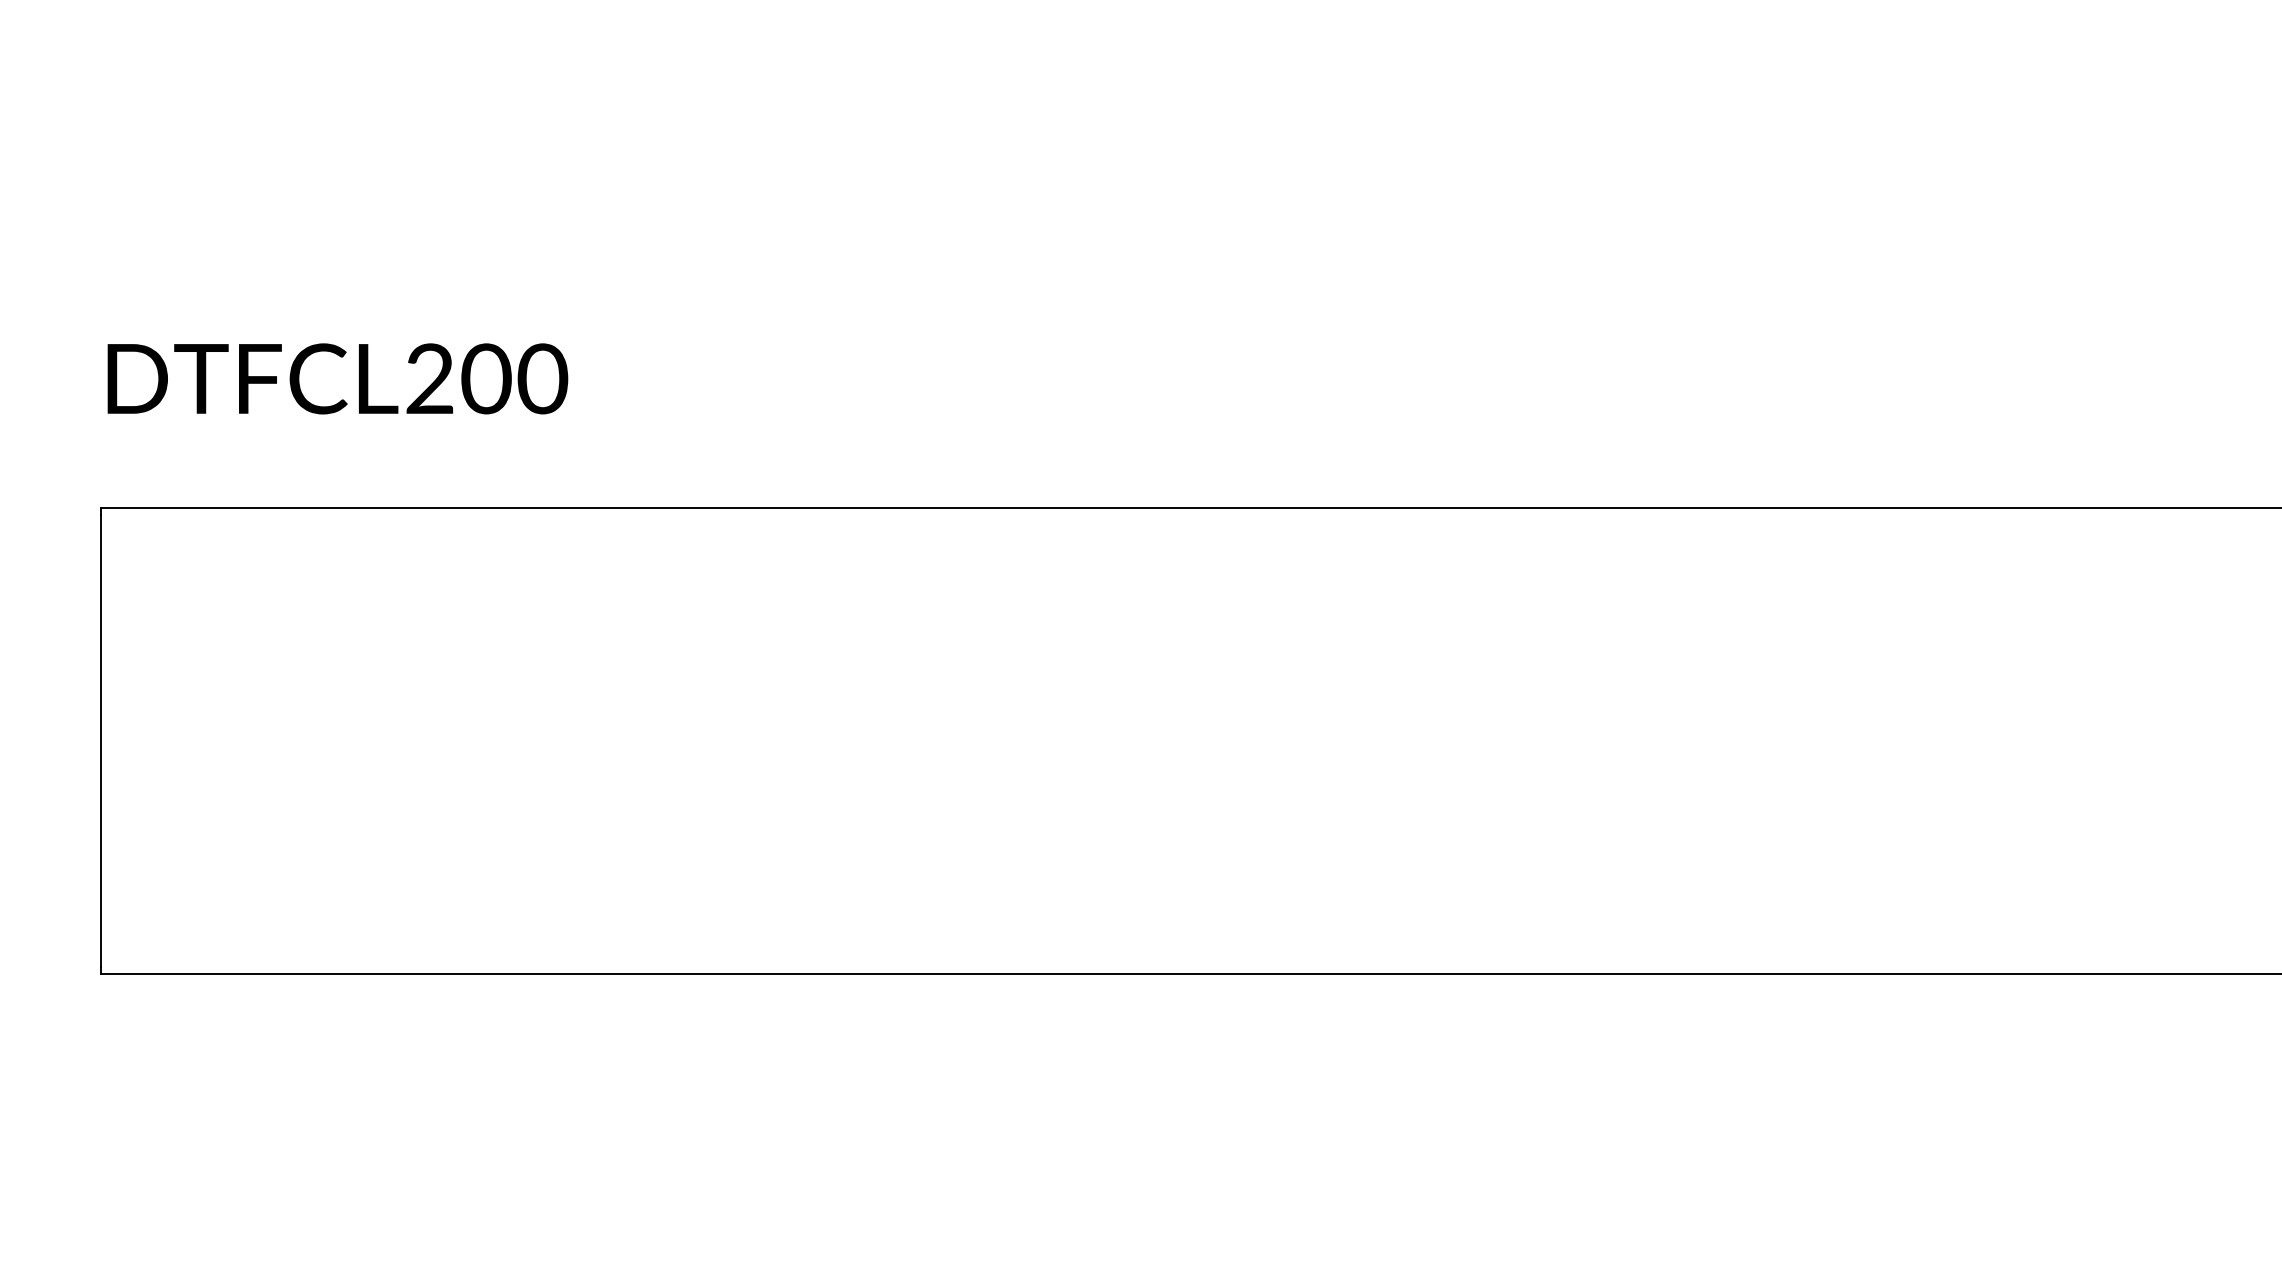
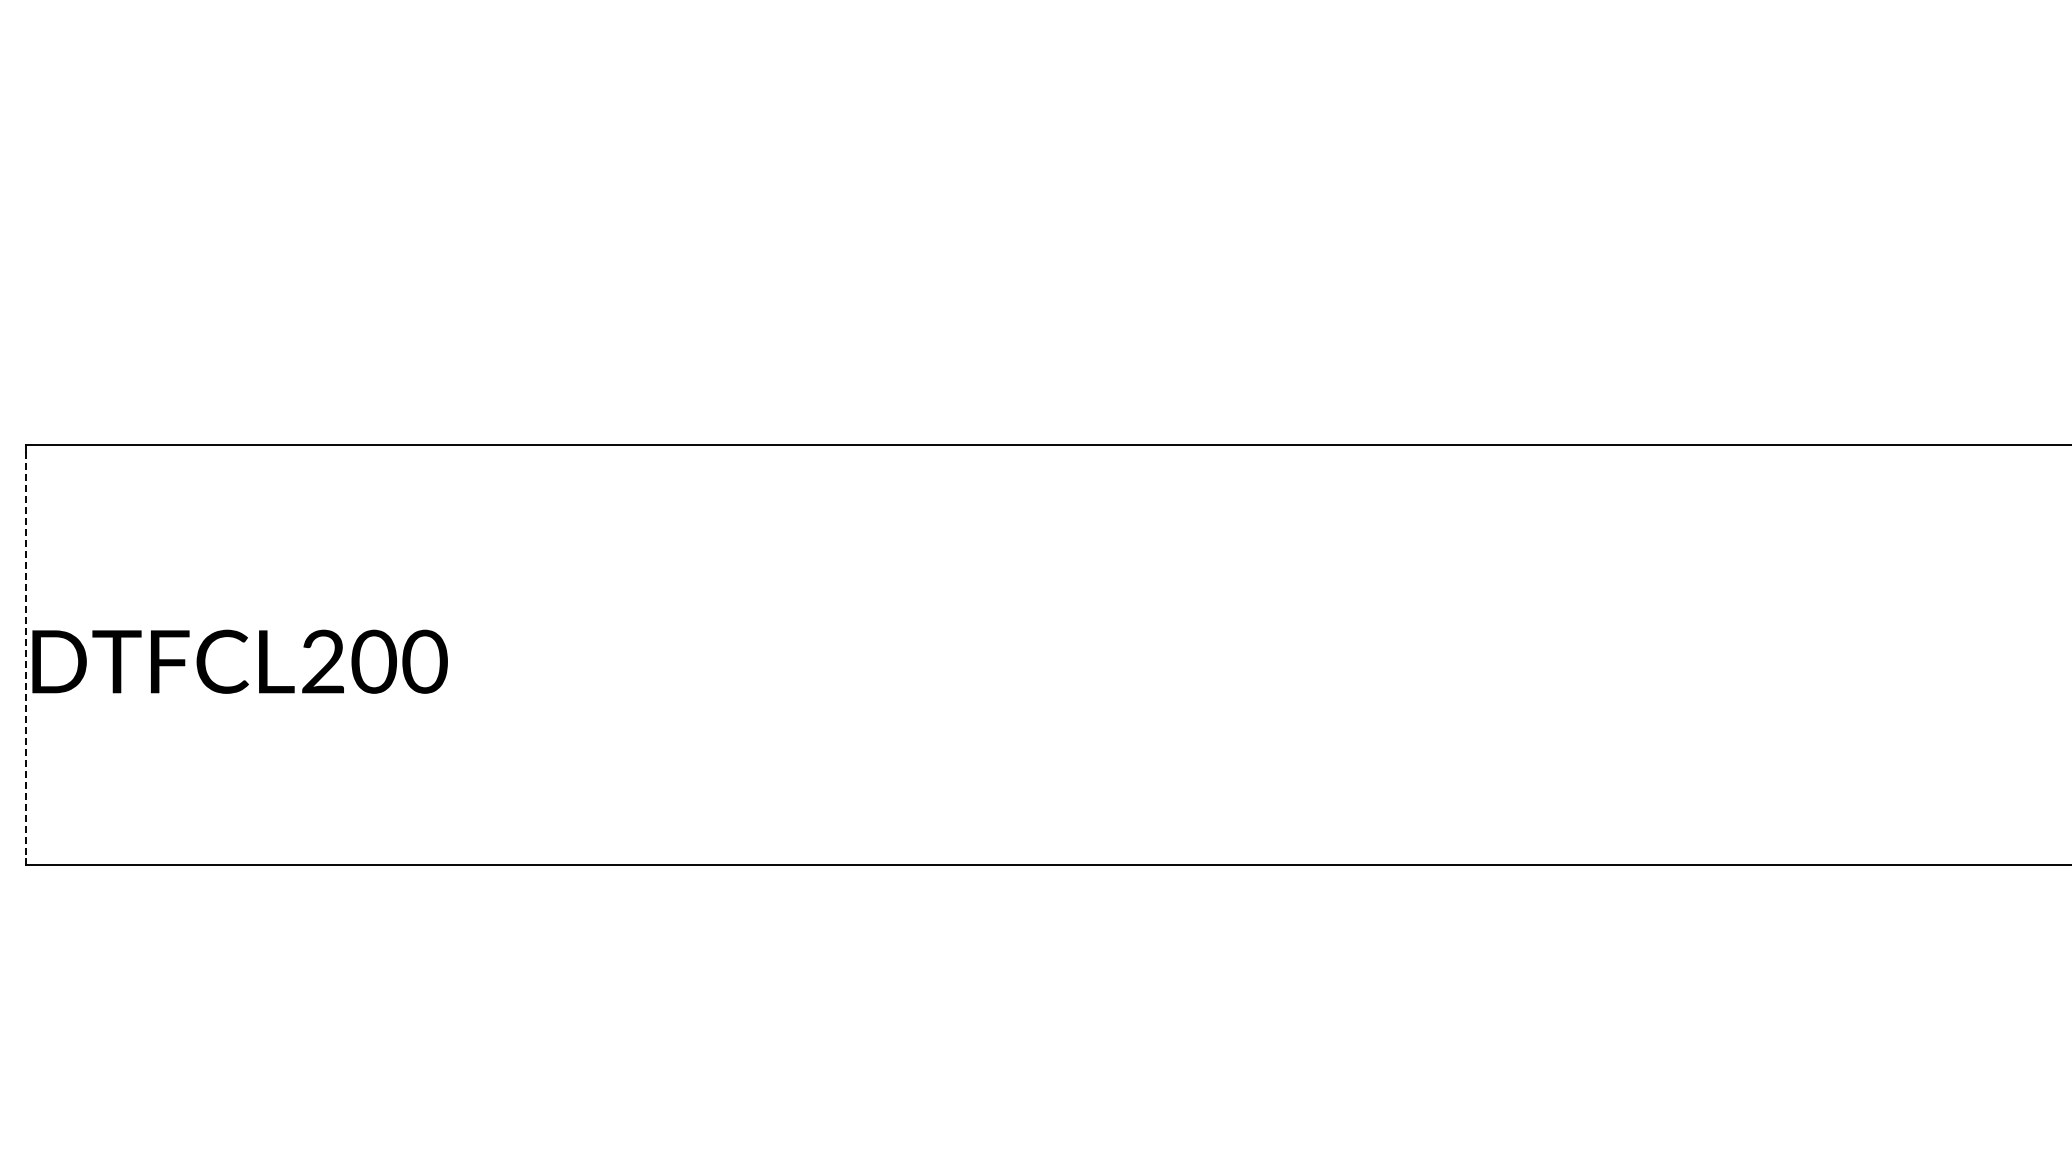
text: (337, 378) -> (239, 661), moved
line: (101, 740) -> (26, 655), solid -> dashed

